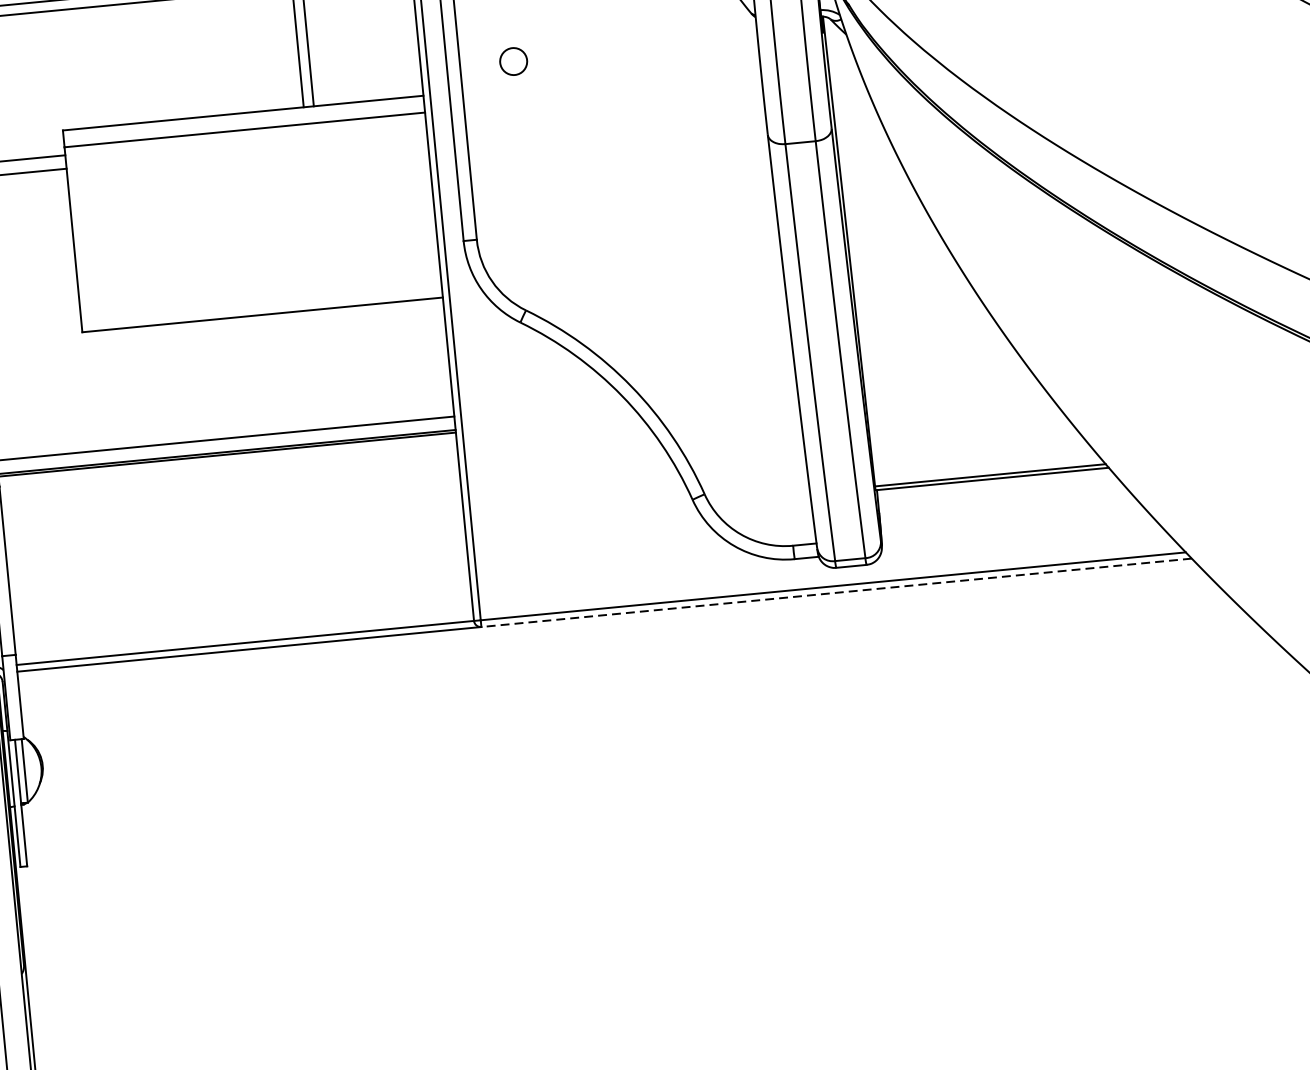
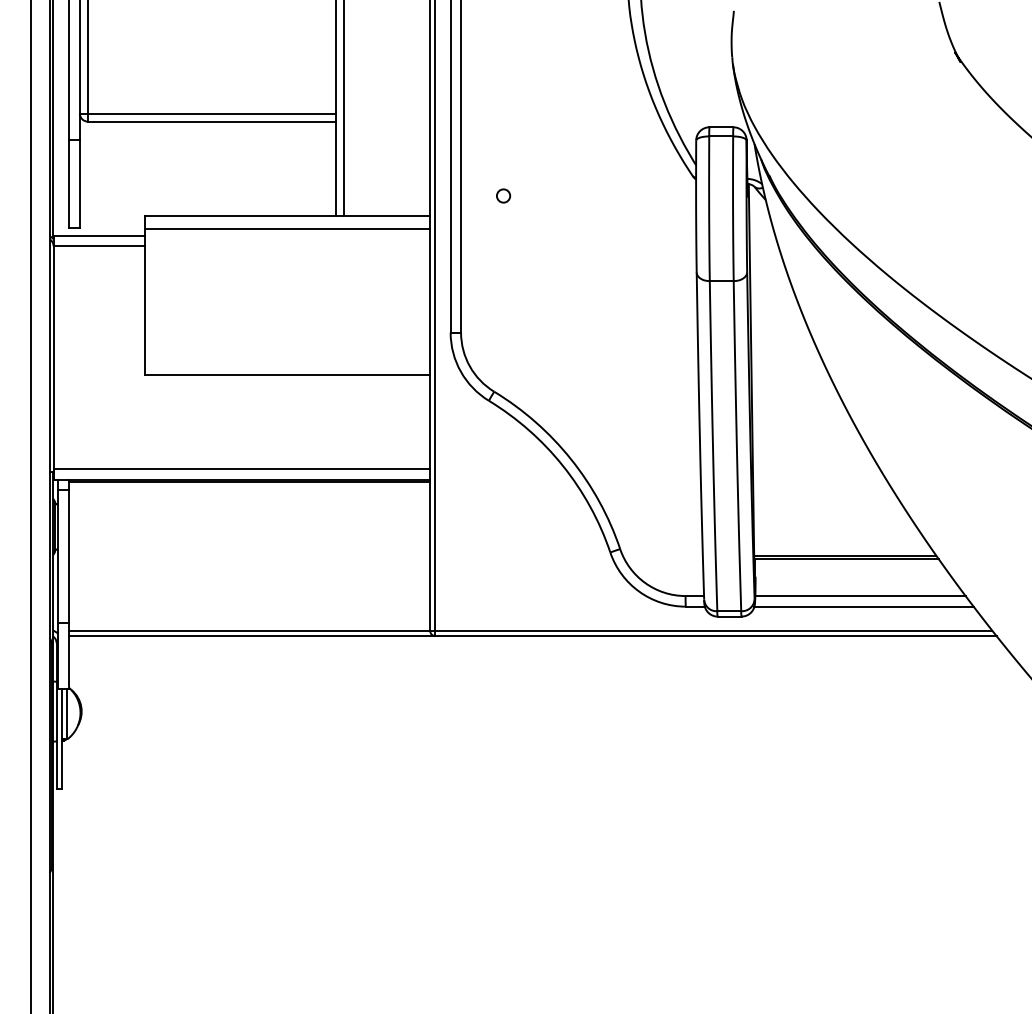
circle: (513, 60) -> (503, 195), size x0.62
line: (1014, 525) -> (860, 596), added
line: (1019, 537) -> (863, 606), added
line: (837, 593) -> (716, 636), dashed -> solid

